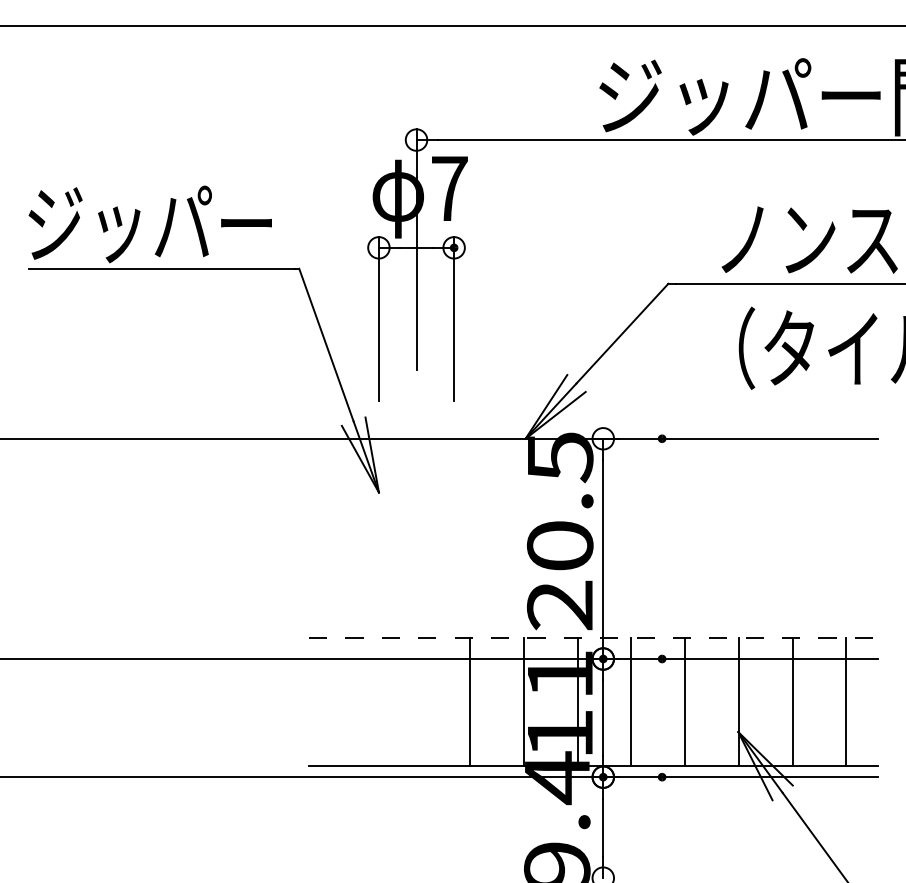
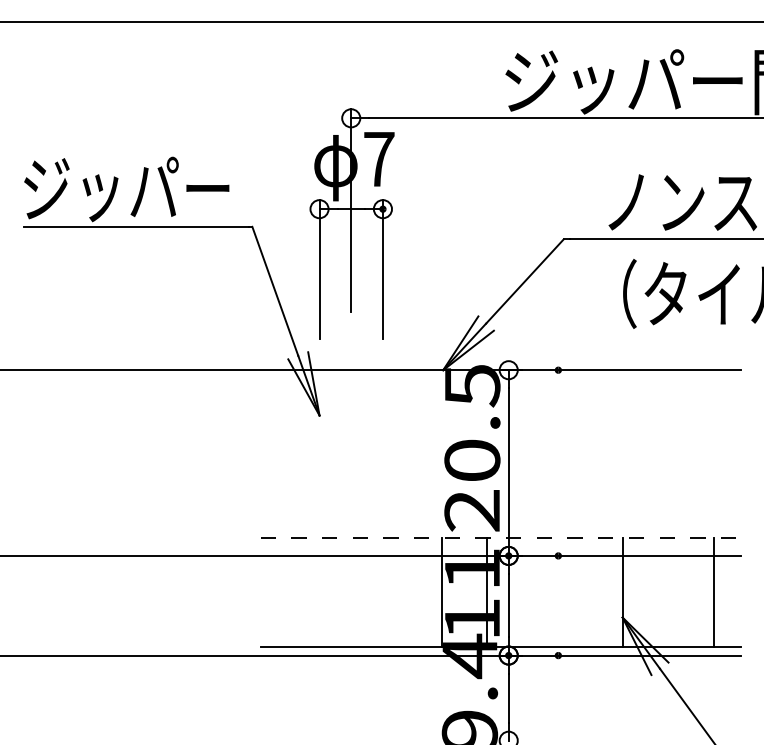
line: (470, 701) -> (396, 591), removed
line: (631, 701) -> (532, 591), removed
line: (685, 701) -> (578, 591), removed
line: (792, 701) -> (668, 591), removed

